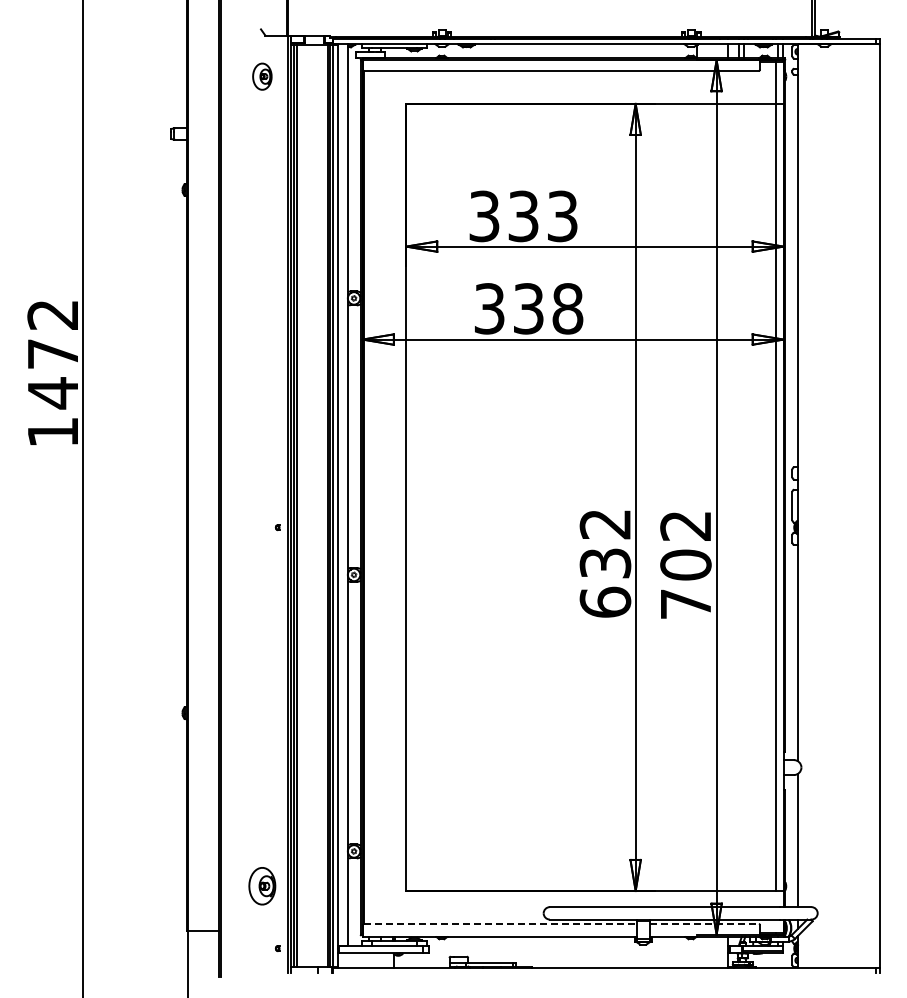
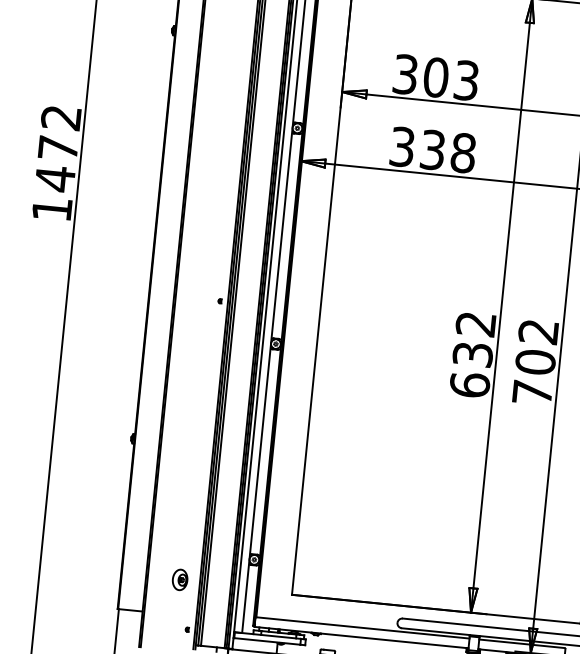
text: (523, 216) -> (436, 77), 333 -> 303
part: (262, 886) -> (180, 580), size x0.71
line: (500, 924) -> (362, 628), dashed -> solid
line: (704, 924) -> (522, 644), dashed -> solid

